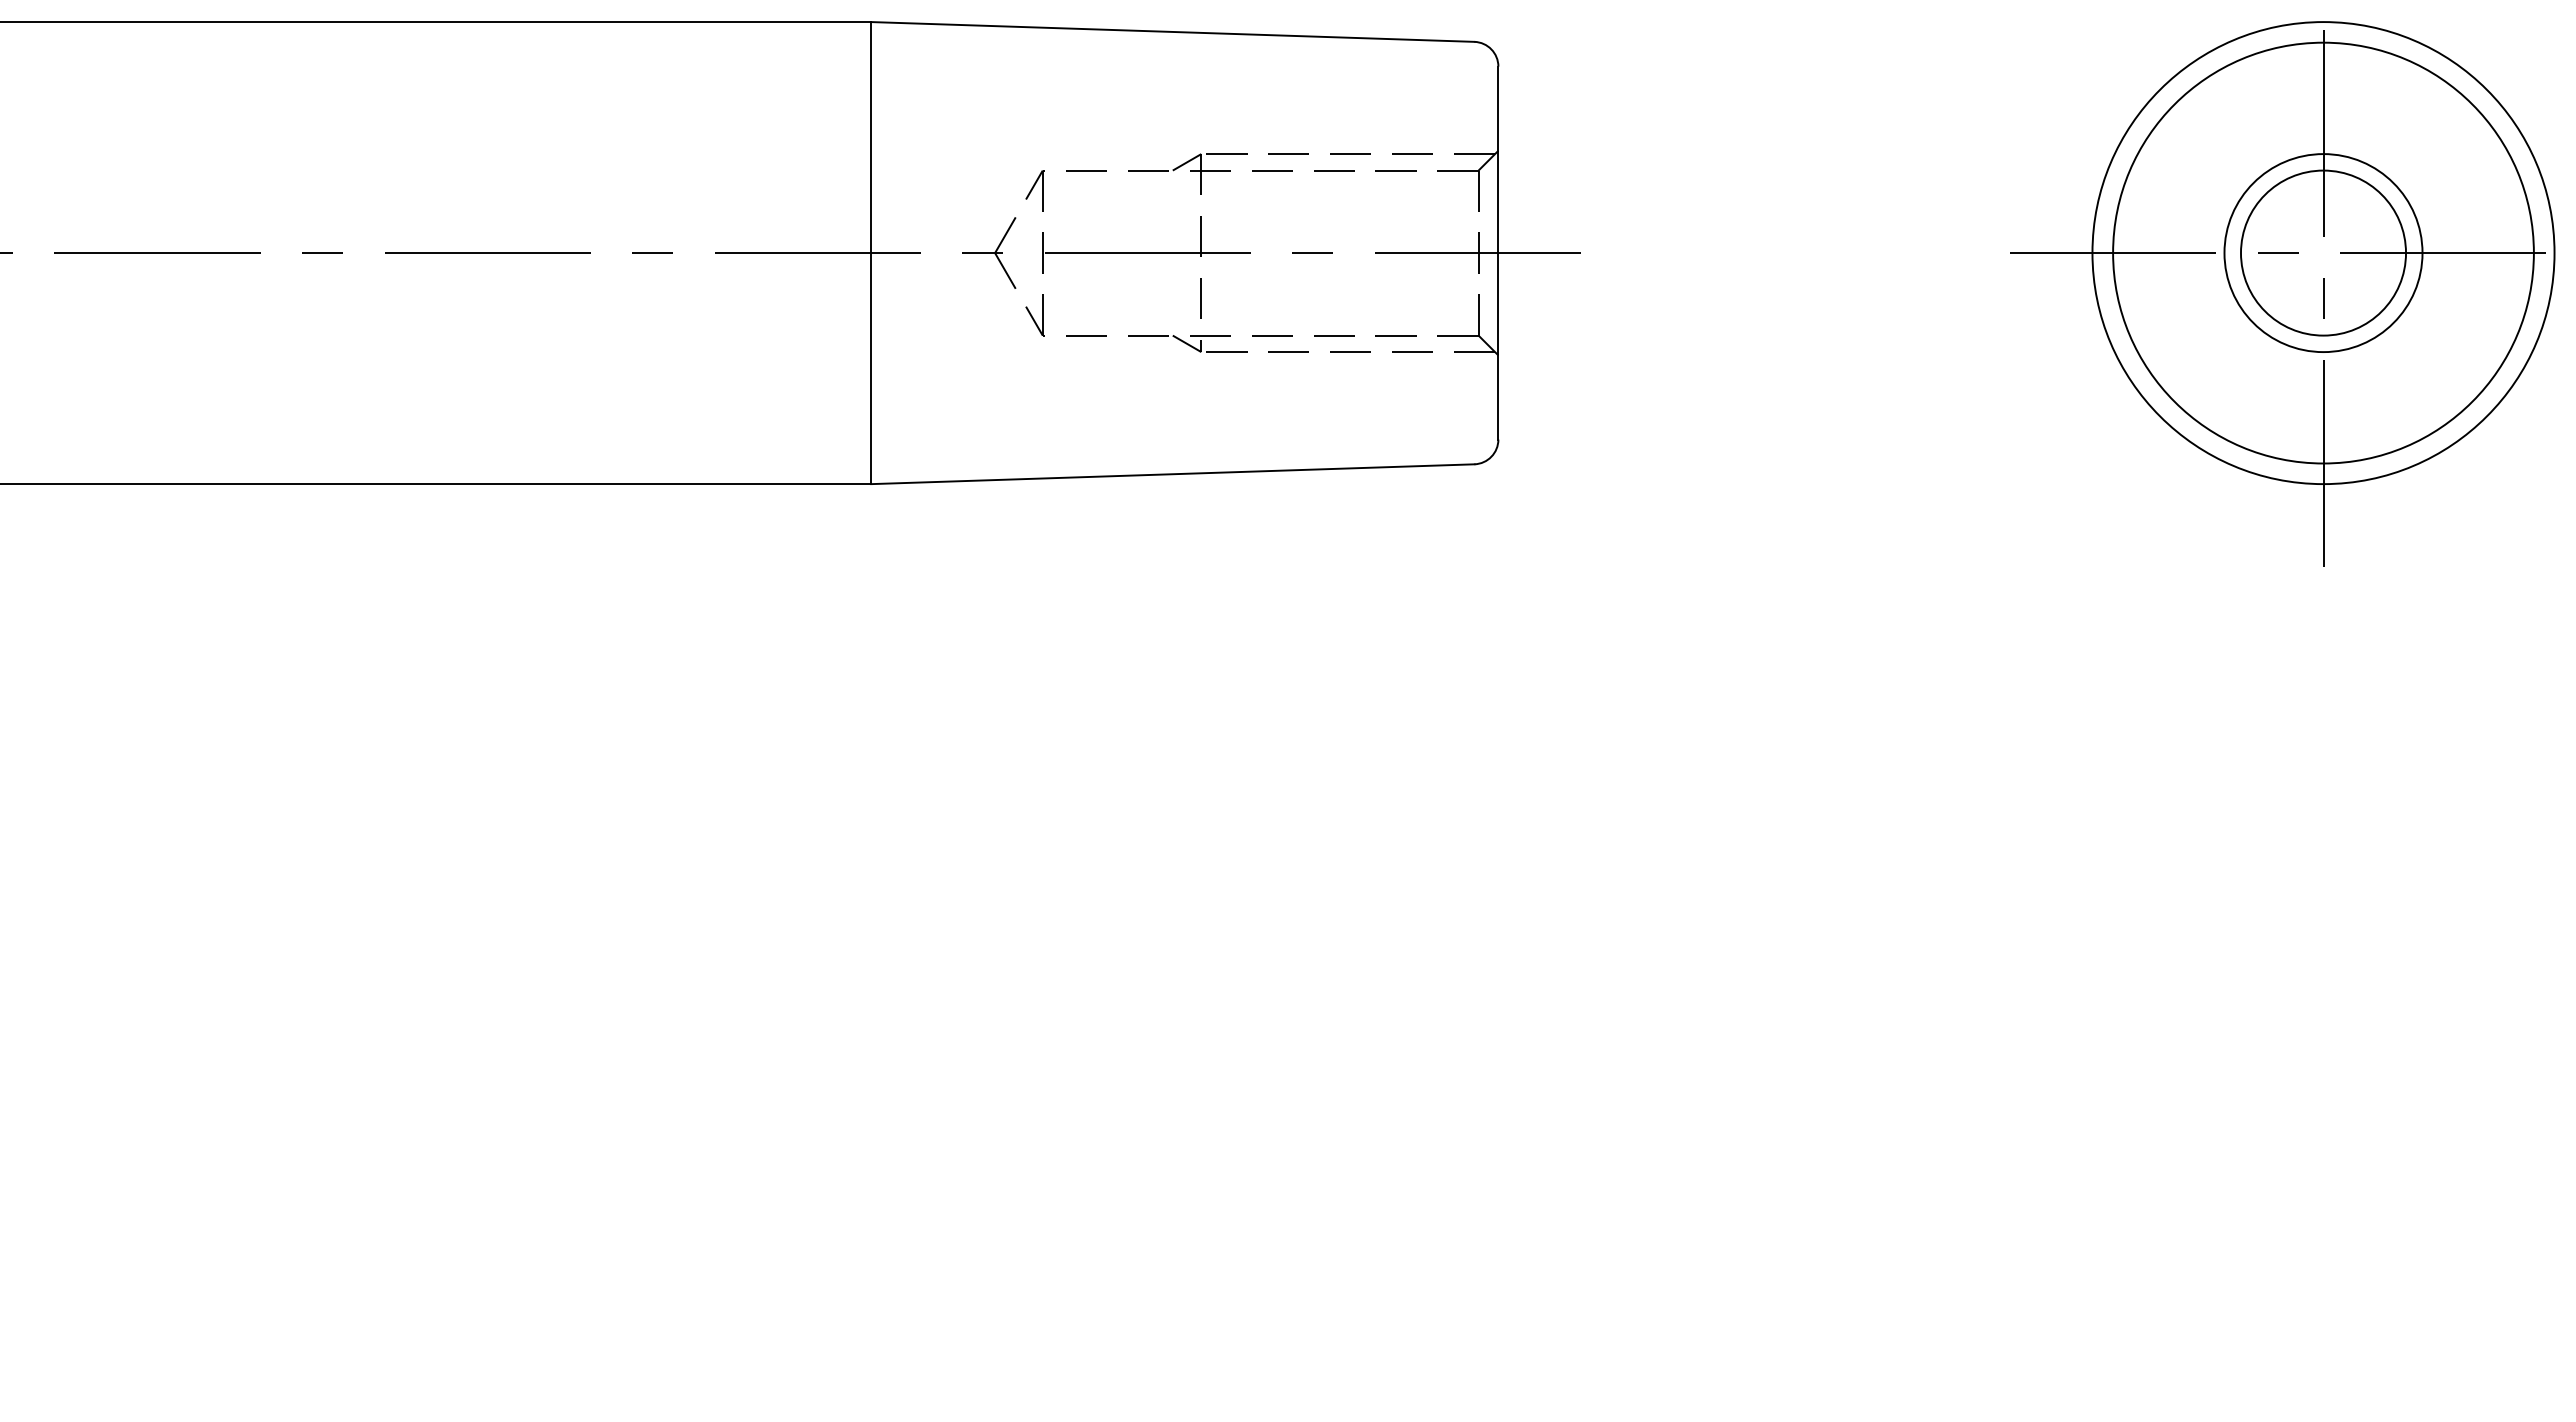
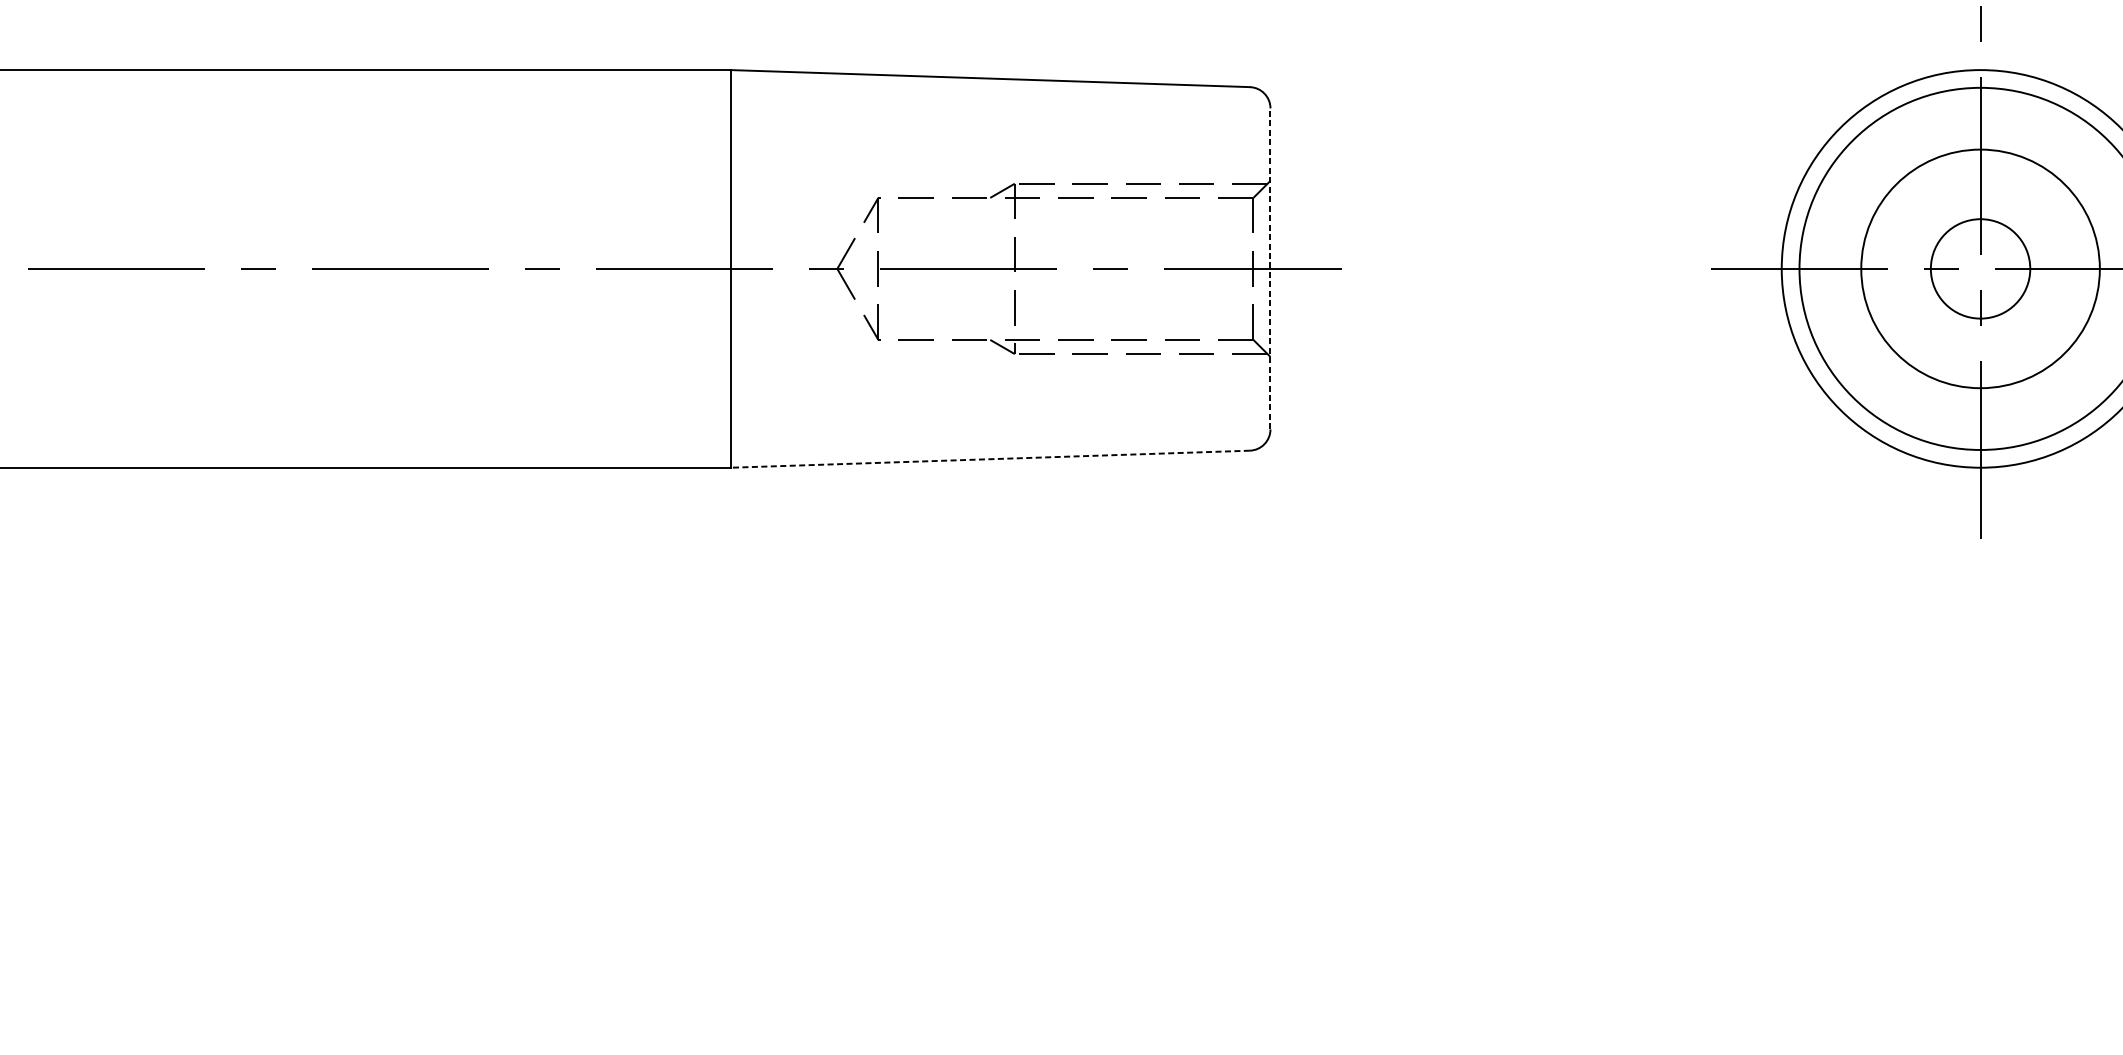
line: (1498, 252) -> (1270, 268), solid -> dashed
circle: (2323, 252) -> (1980, 268), size x0.7
circle: (2323, 253) -> (1980, 269), size x1.4
line: (1172, 474) -> (990, 459), solid -> dashed

